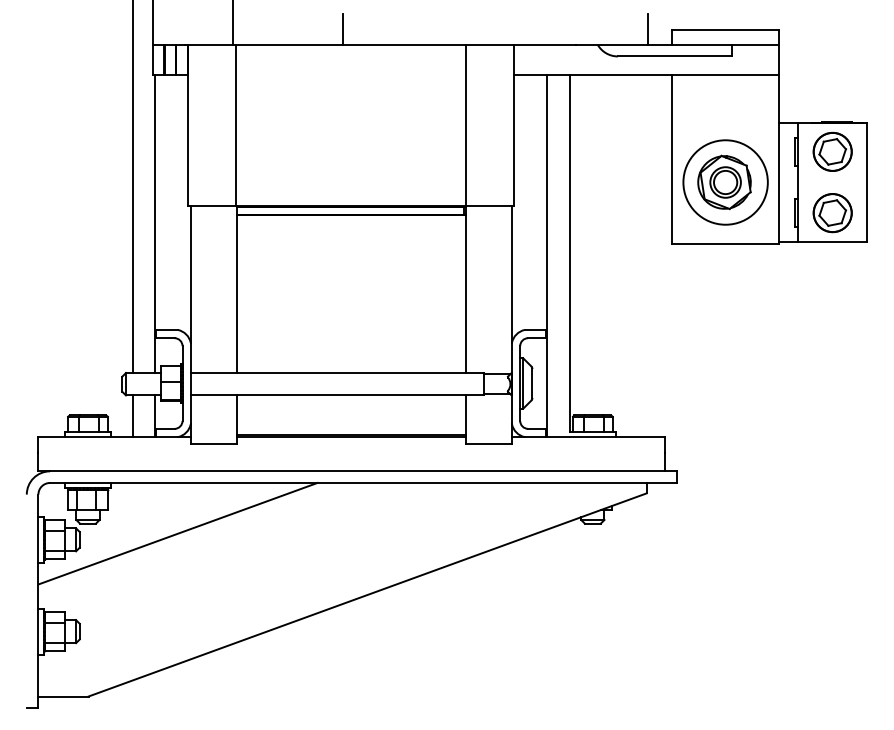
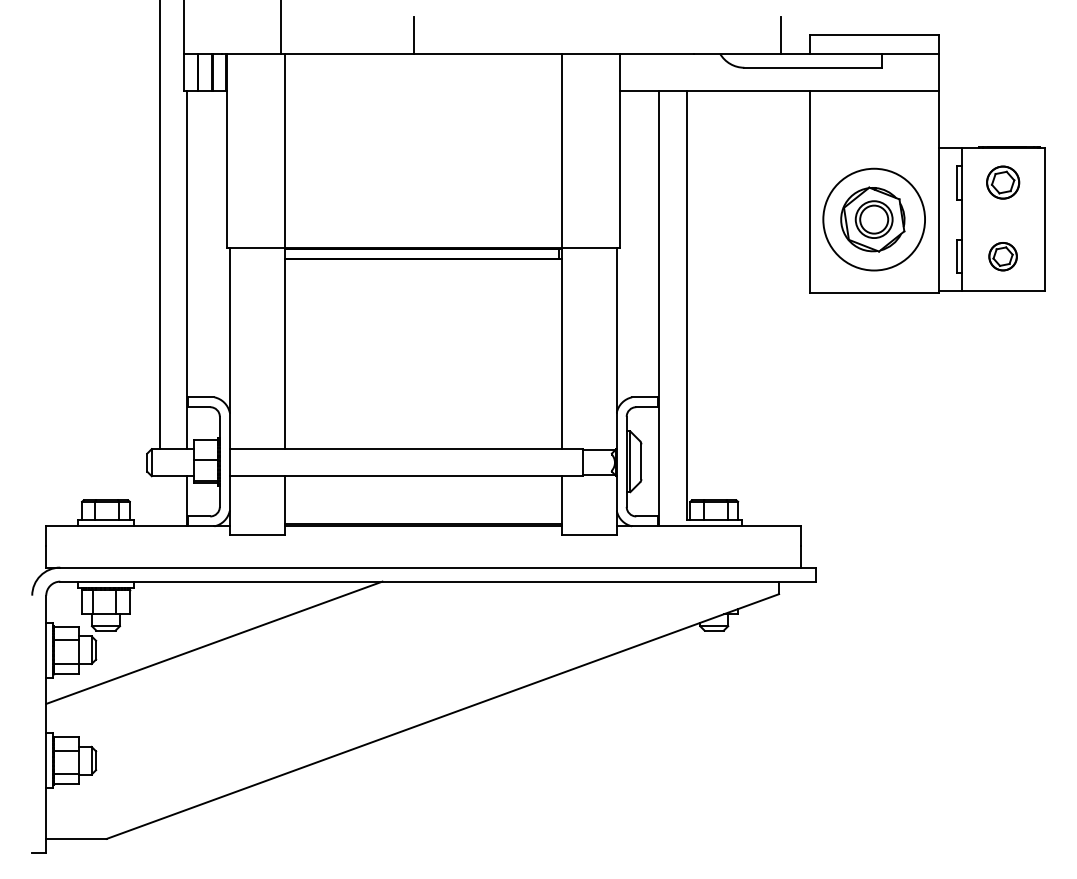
part: (832, 151) -> (1002, 182), size x0.7
part: (832, 213) -> (1002, 256), size x0.6
line: (132, 416) -> (159, 501), removed

